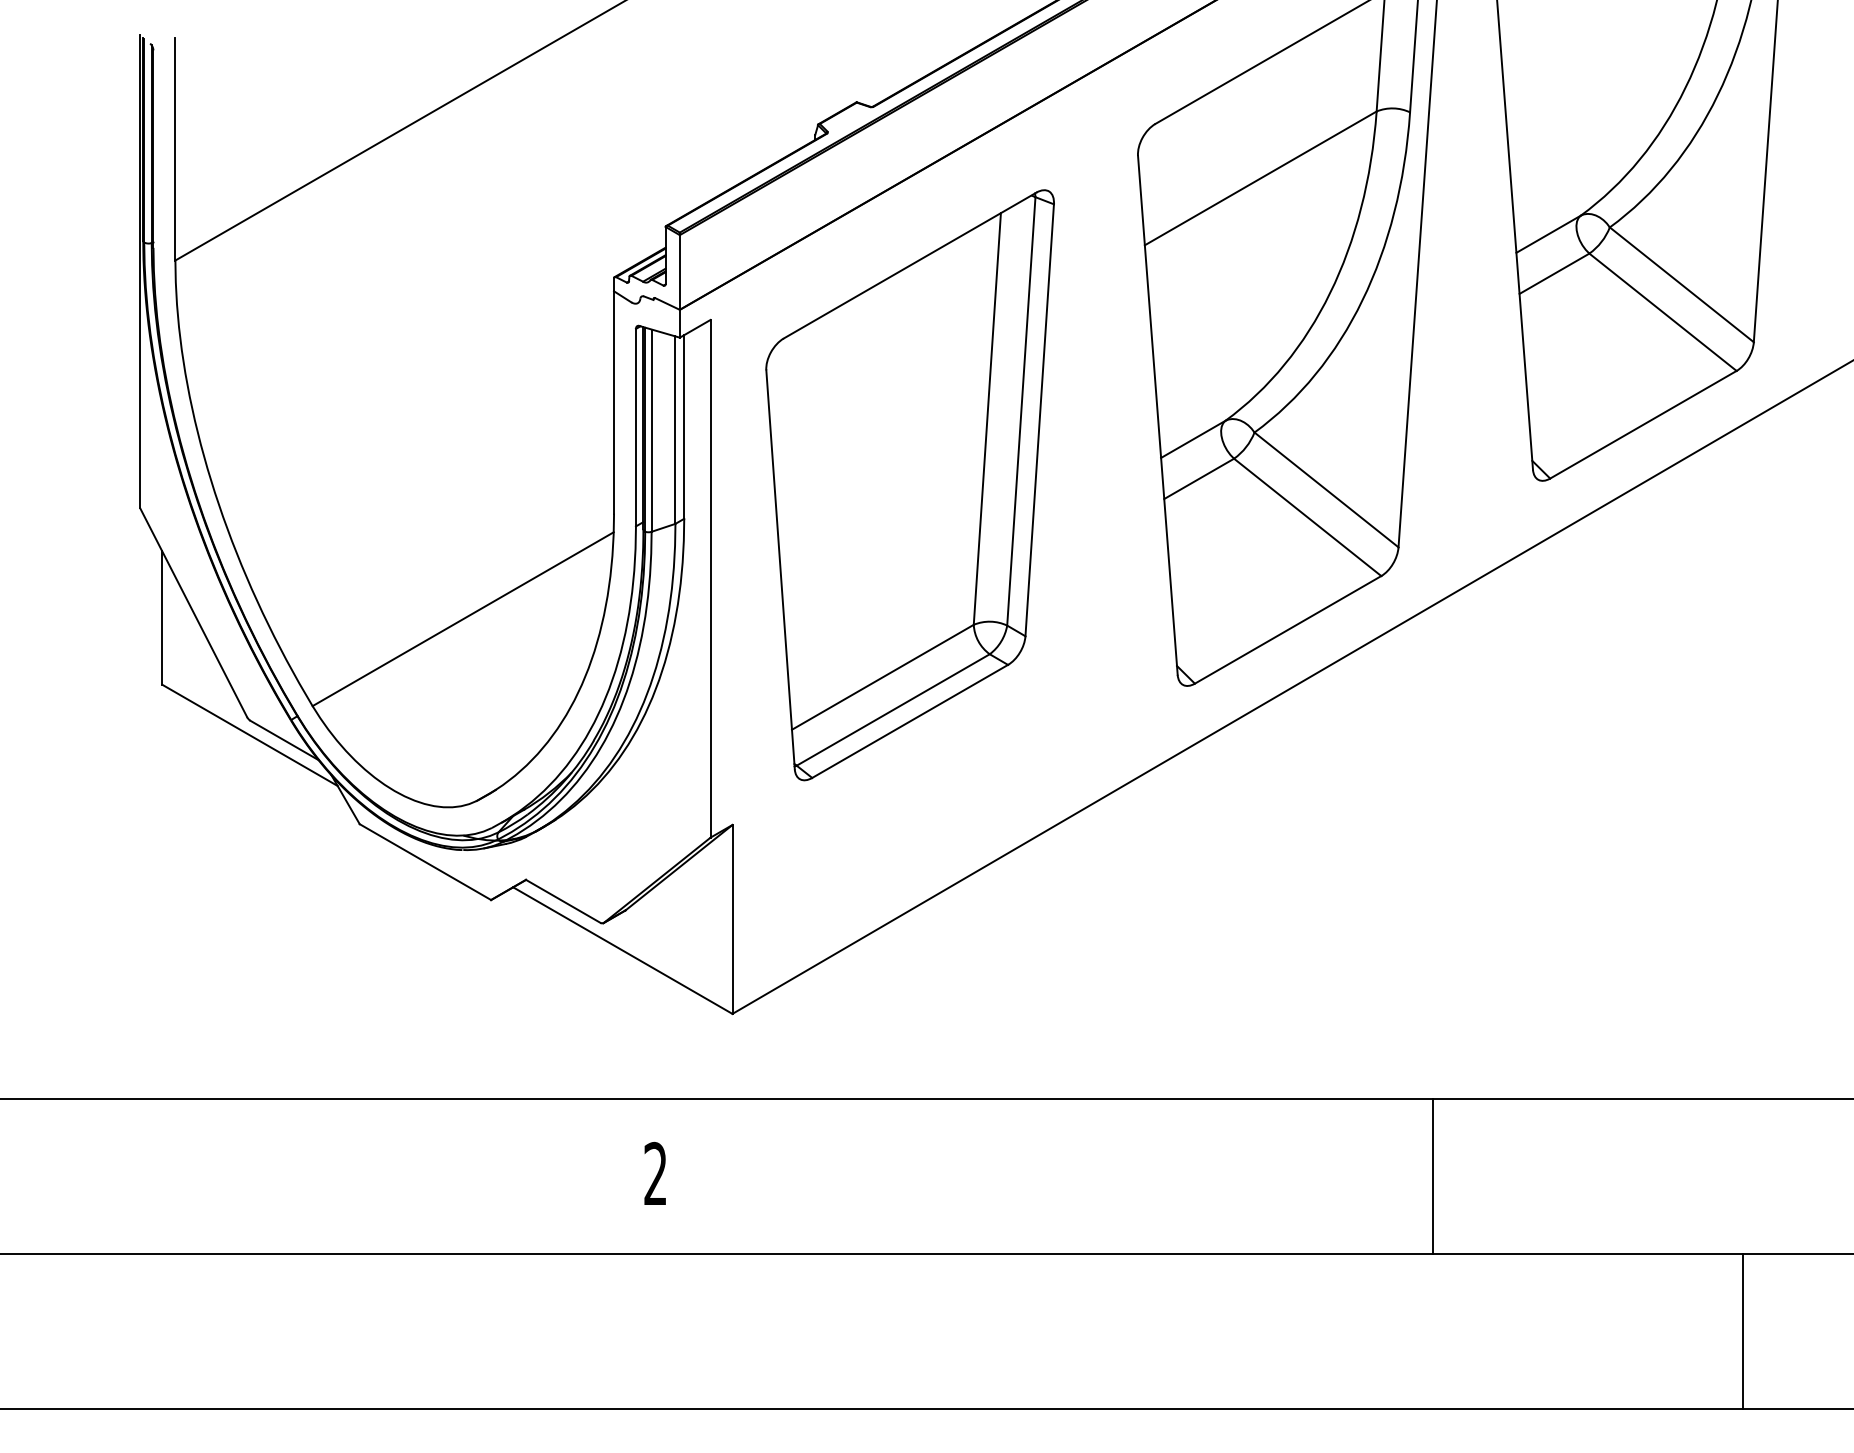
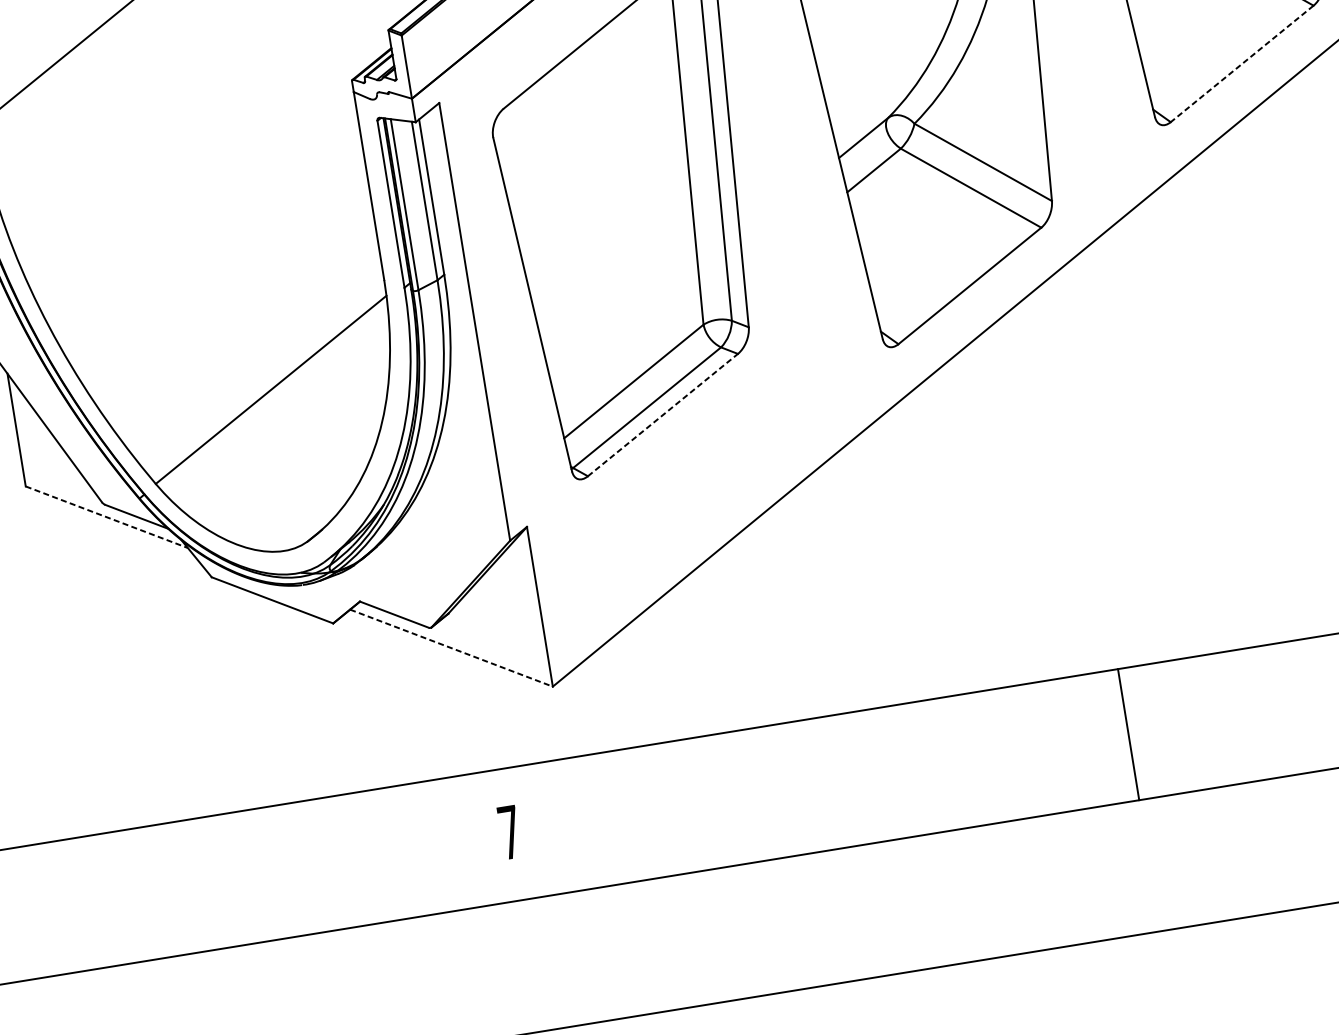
line: (1643, 424) -> (1242, 63), solid -> dashed
line: (910, 721) -> (663, 415), solid -> dashed
line: (250, 735) -> (107, 517), solid -> dashed
line: (622, 950) -> (451, 648), solid -> dashed
text: (655, 1172) -> (509, 831), 2 -> 7
line: (1433, 1176) -> (1128, 734), moved

